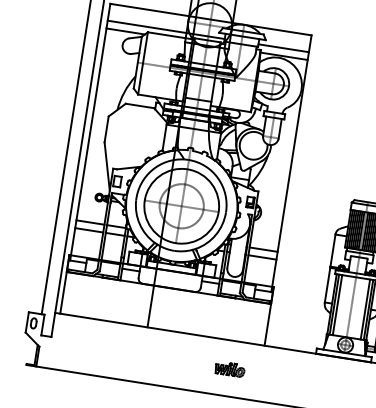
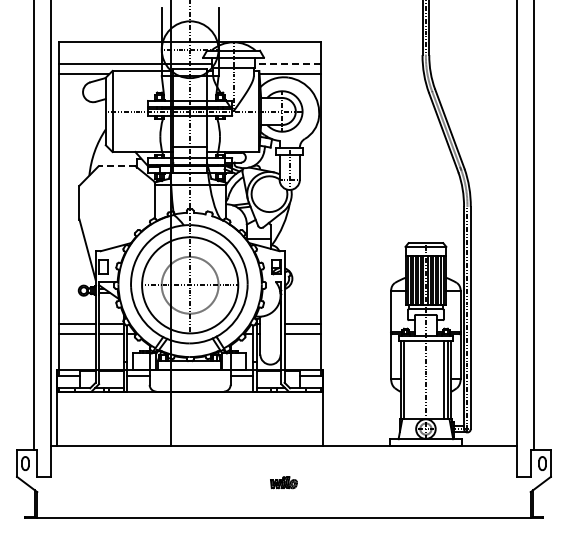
line: (283, 48) -> (288, 64), solid -> dashed
line: (139, 106) -> (116, 166), solid -> dashed
line: (337, 304) -> (407, 379), removed
part: (229, 368) -> (283, 482), size x0.7

